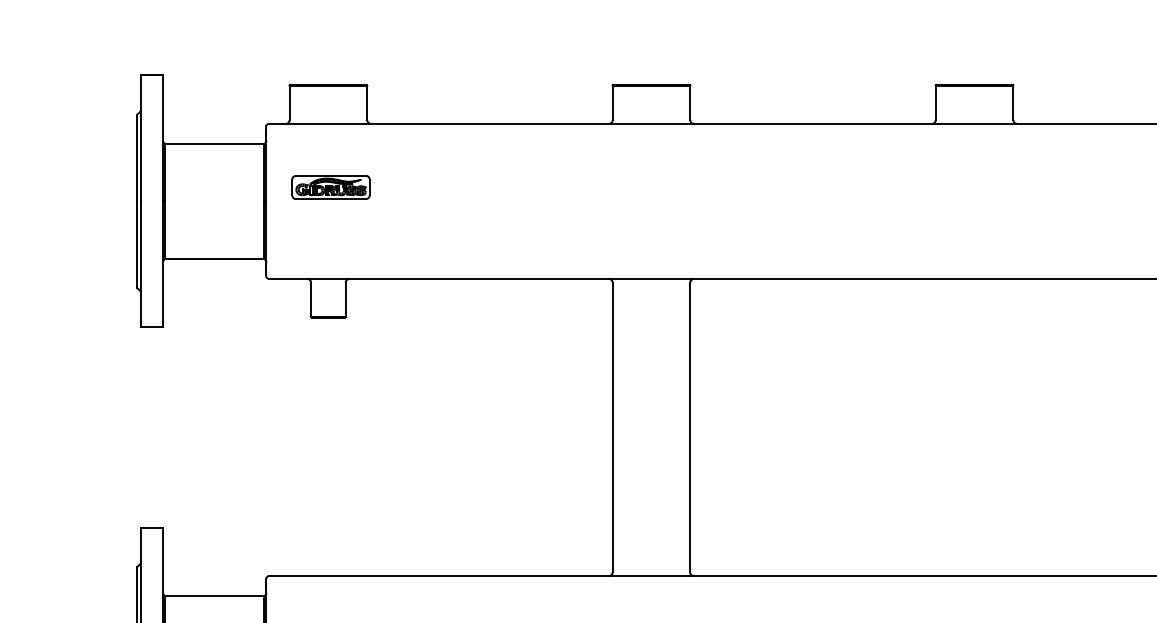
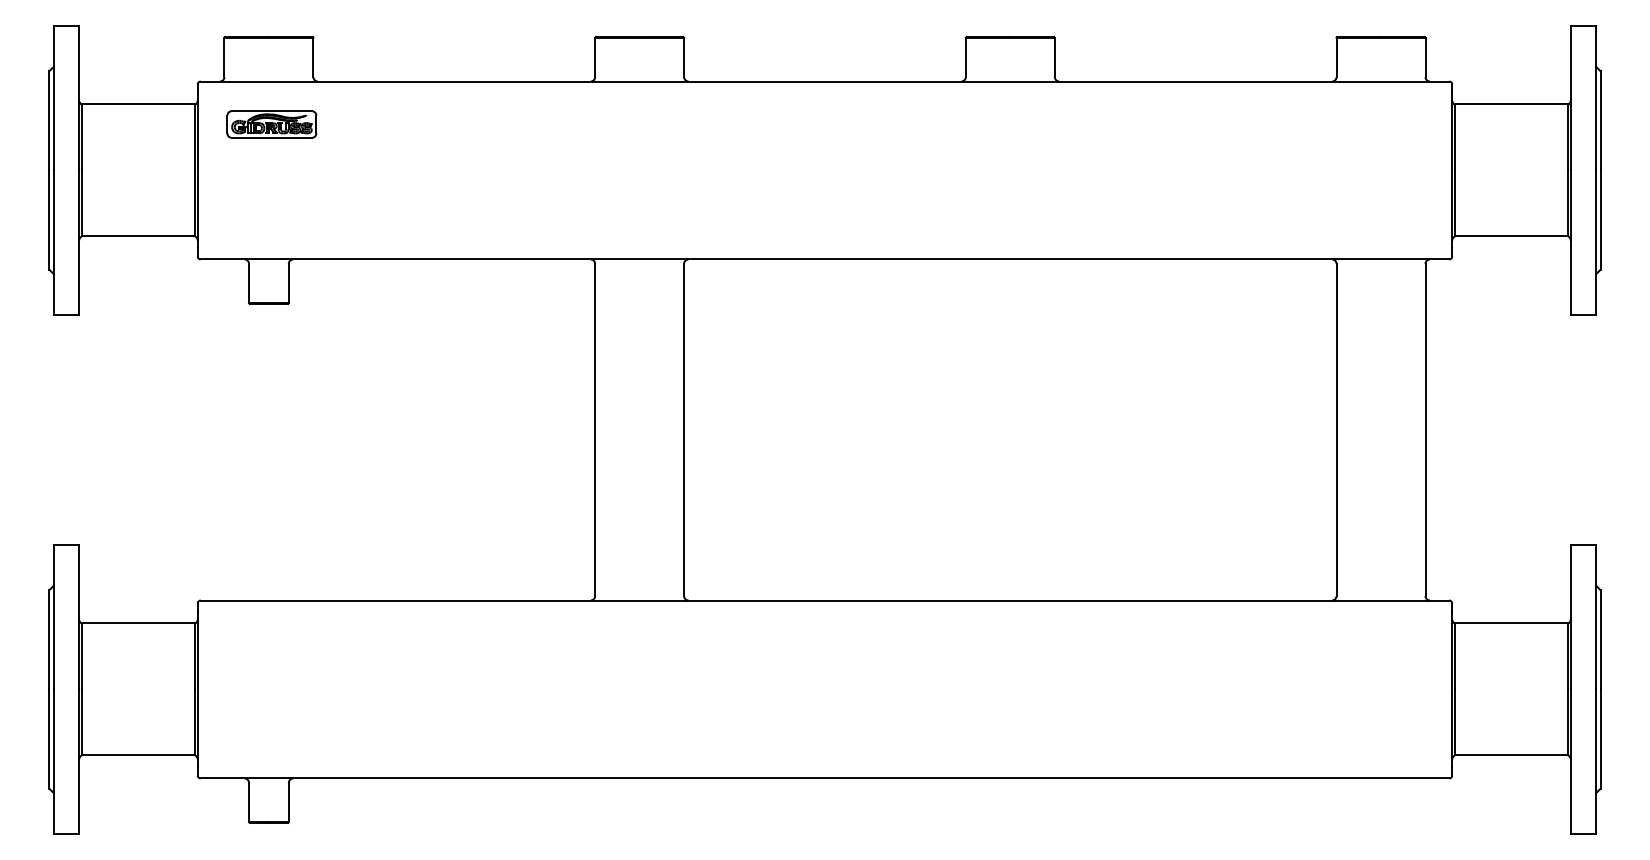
part: (330, 187) -> (271, 124), moved

